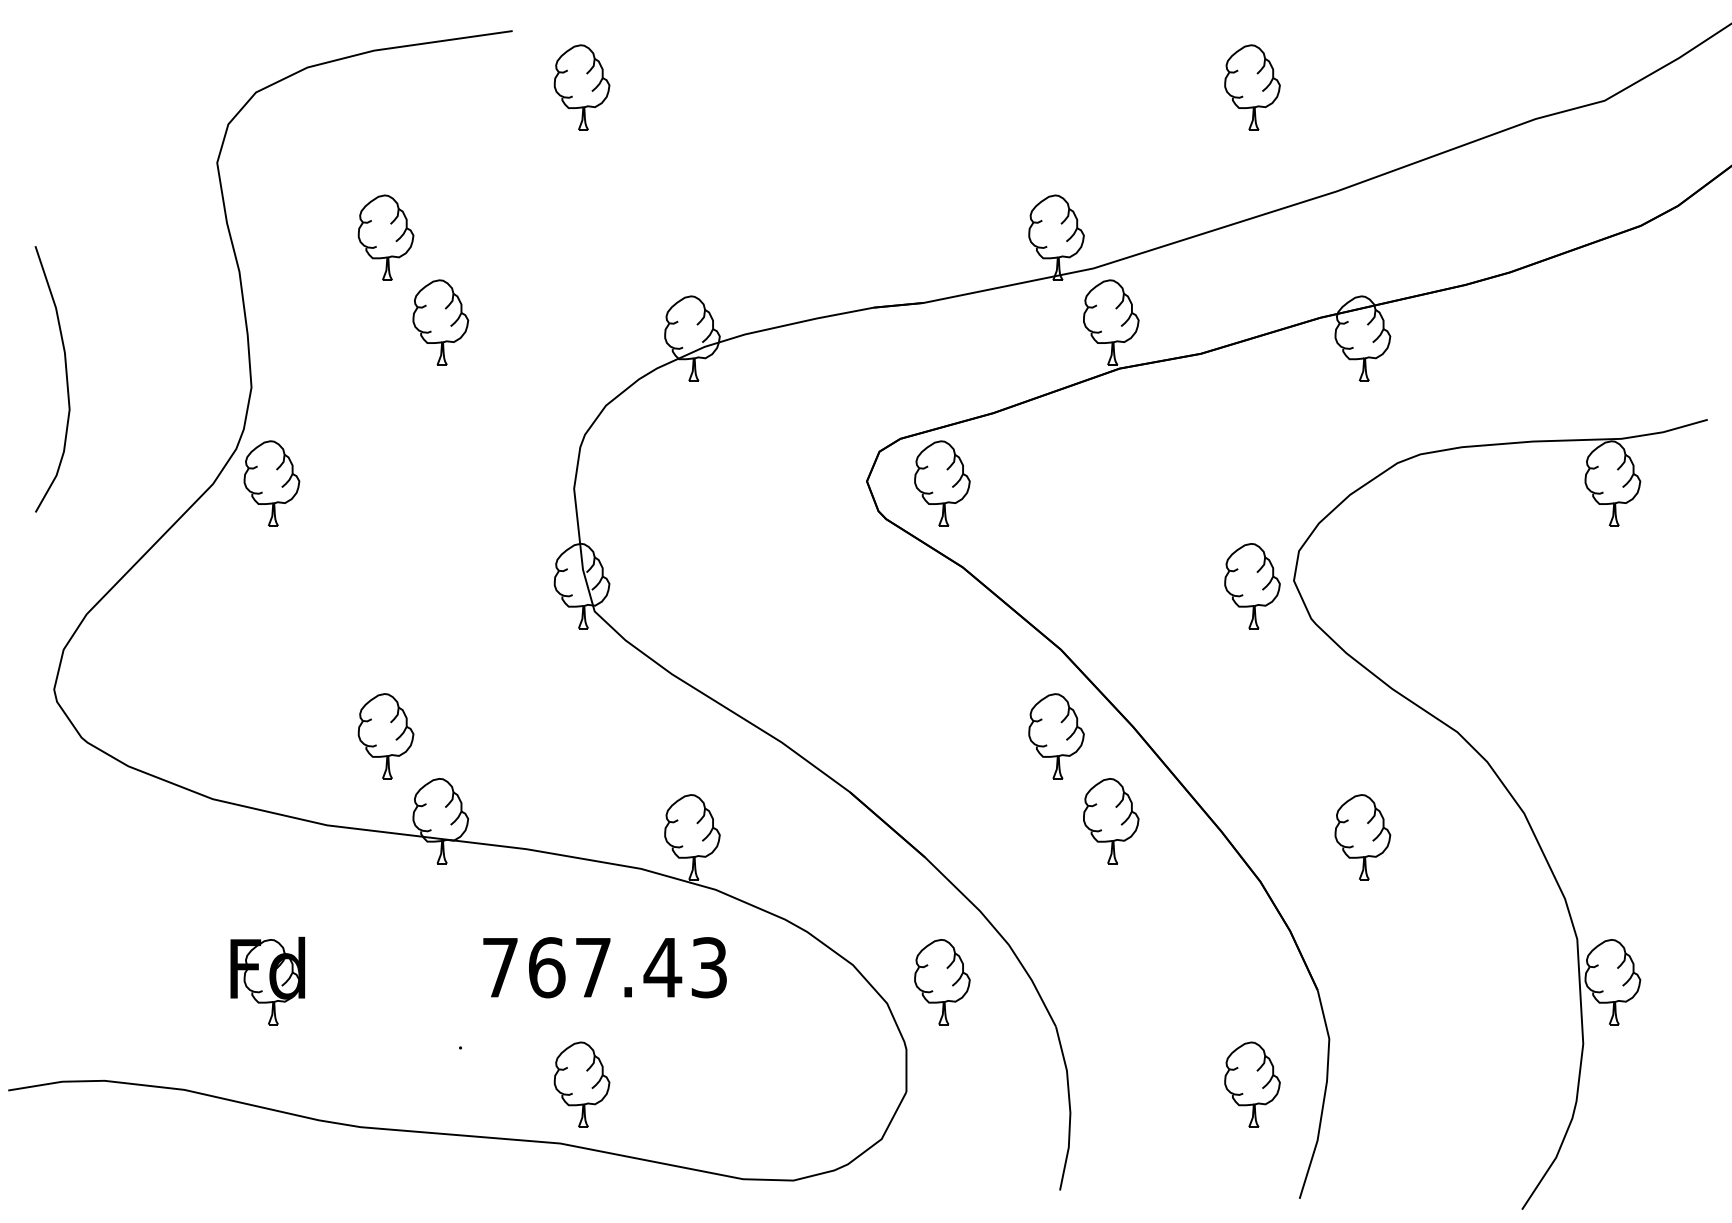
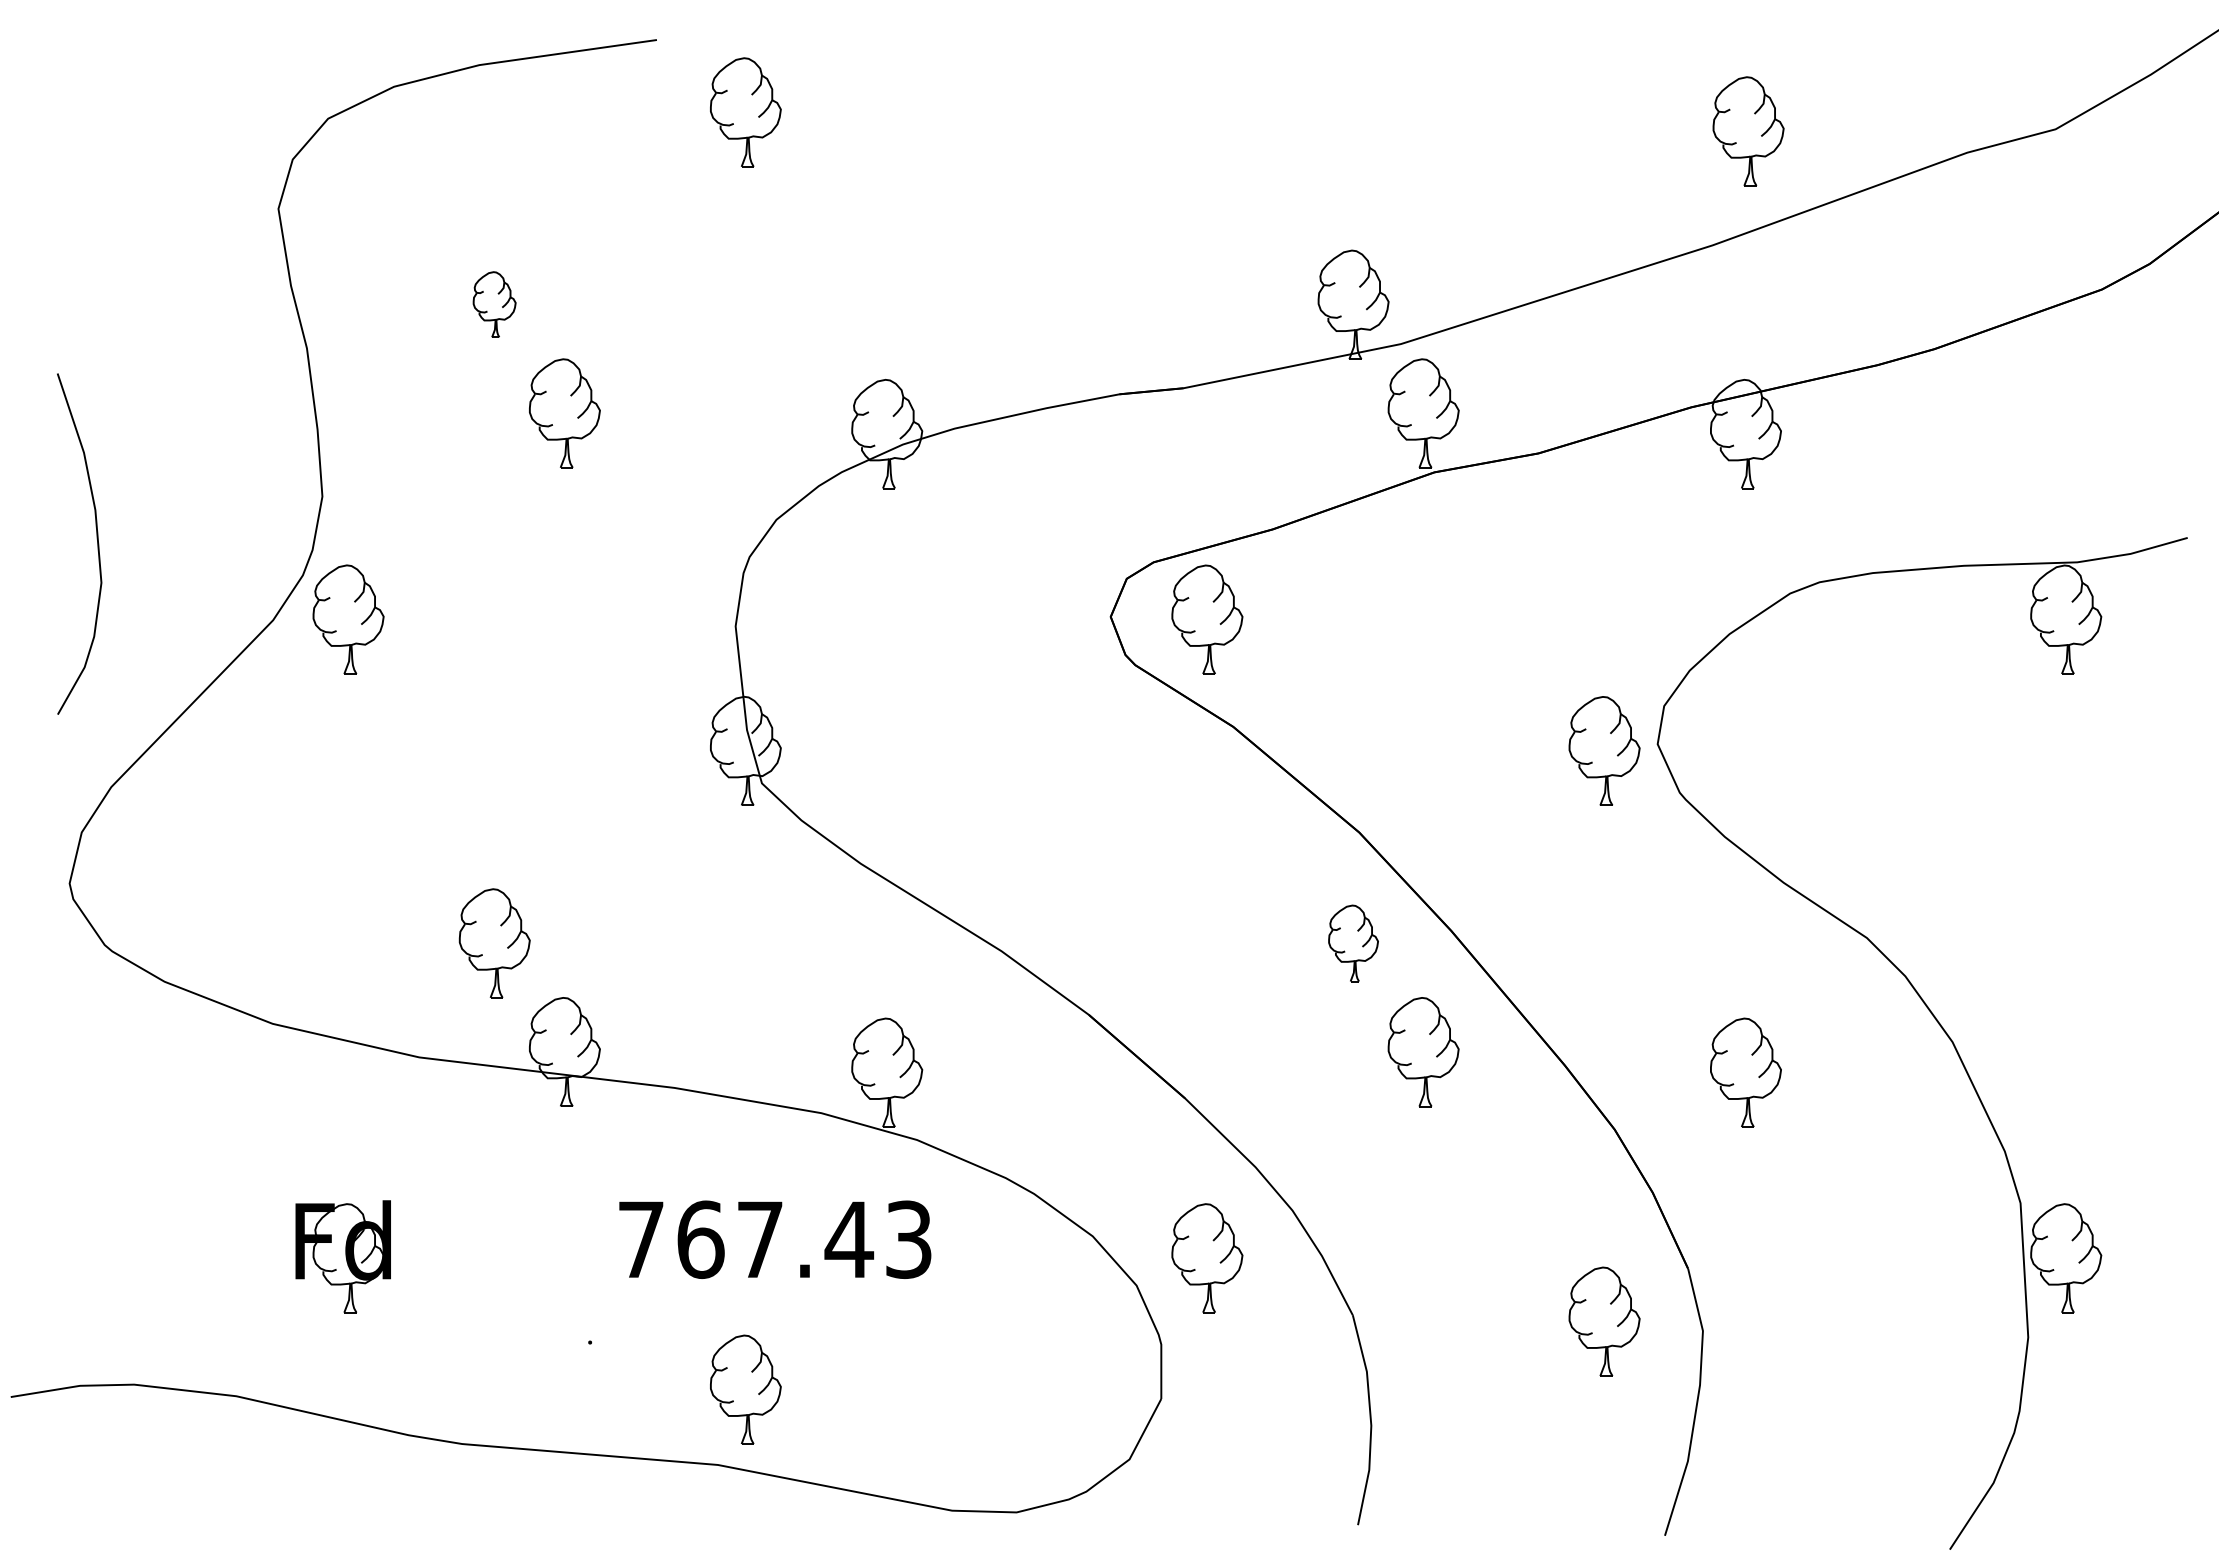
part: (1252, 87) -> (1748, 131), moved
part: (385, 237) -> (494, 304), size x0.6
curve: (65, 374) -> (96, 538), moved
part: (1056, 736) -> (1353, 943), size x0.7
part: (1252, 1084) -> (1604, 1321), moved

